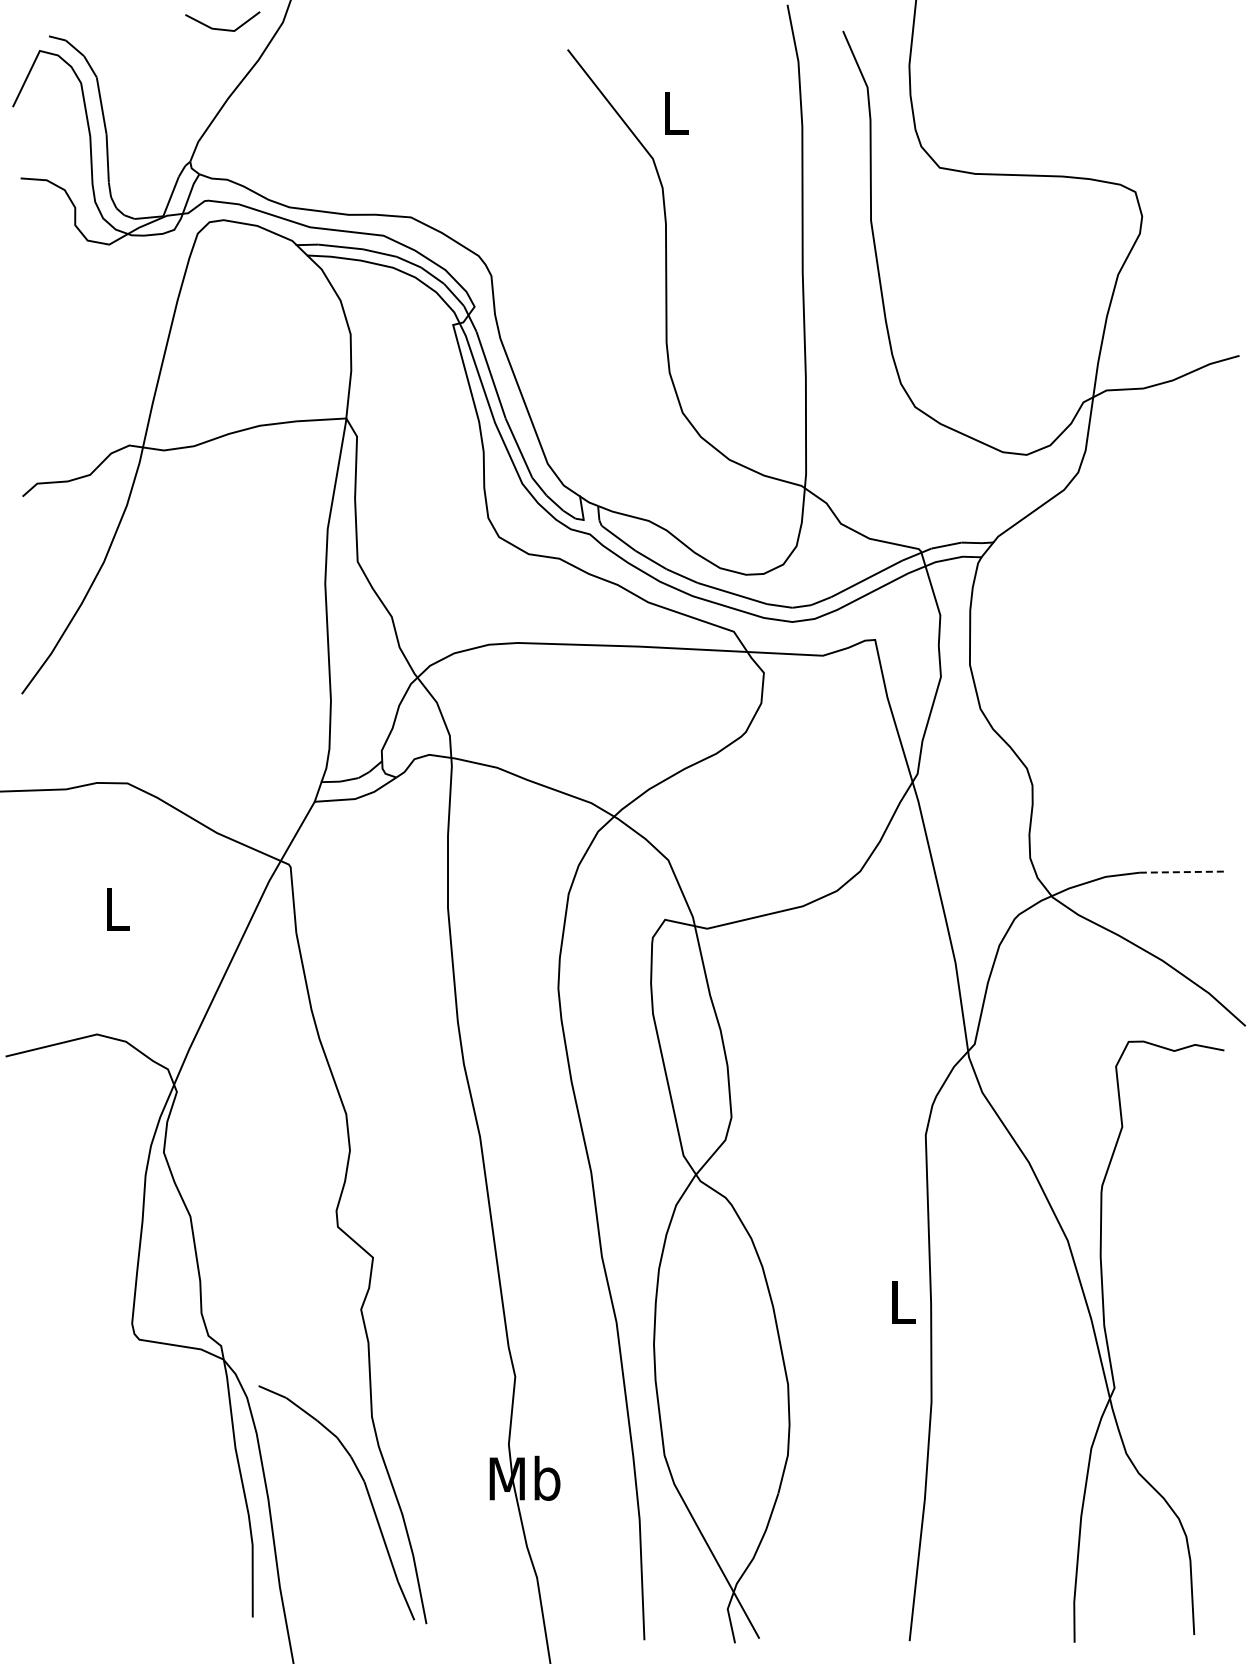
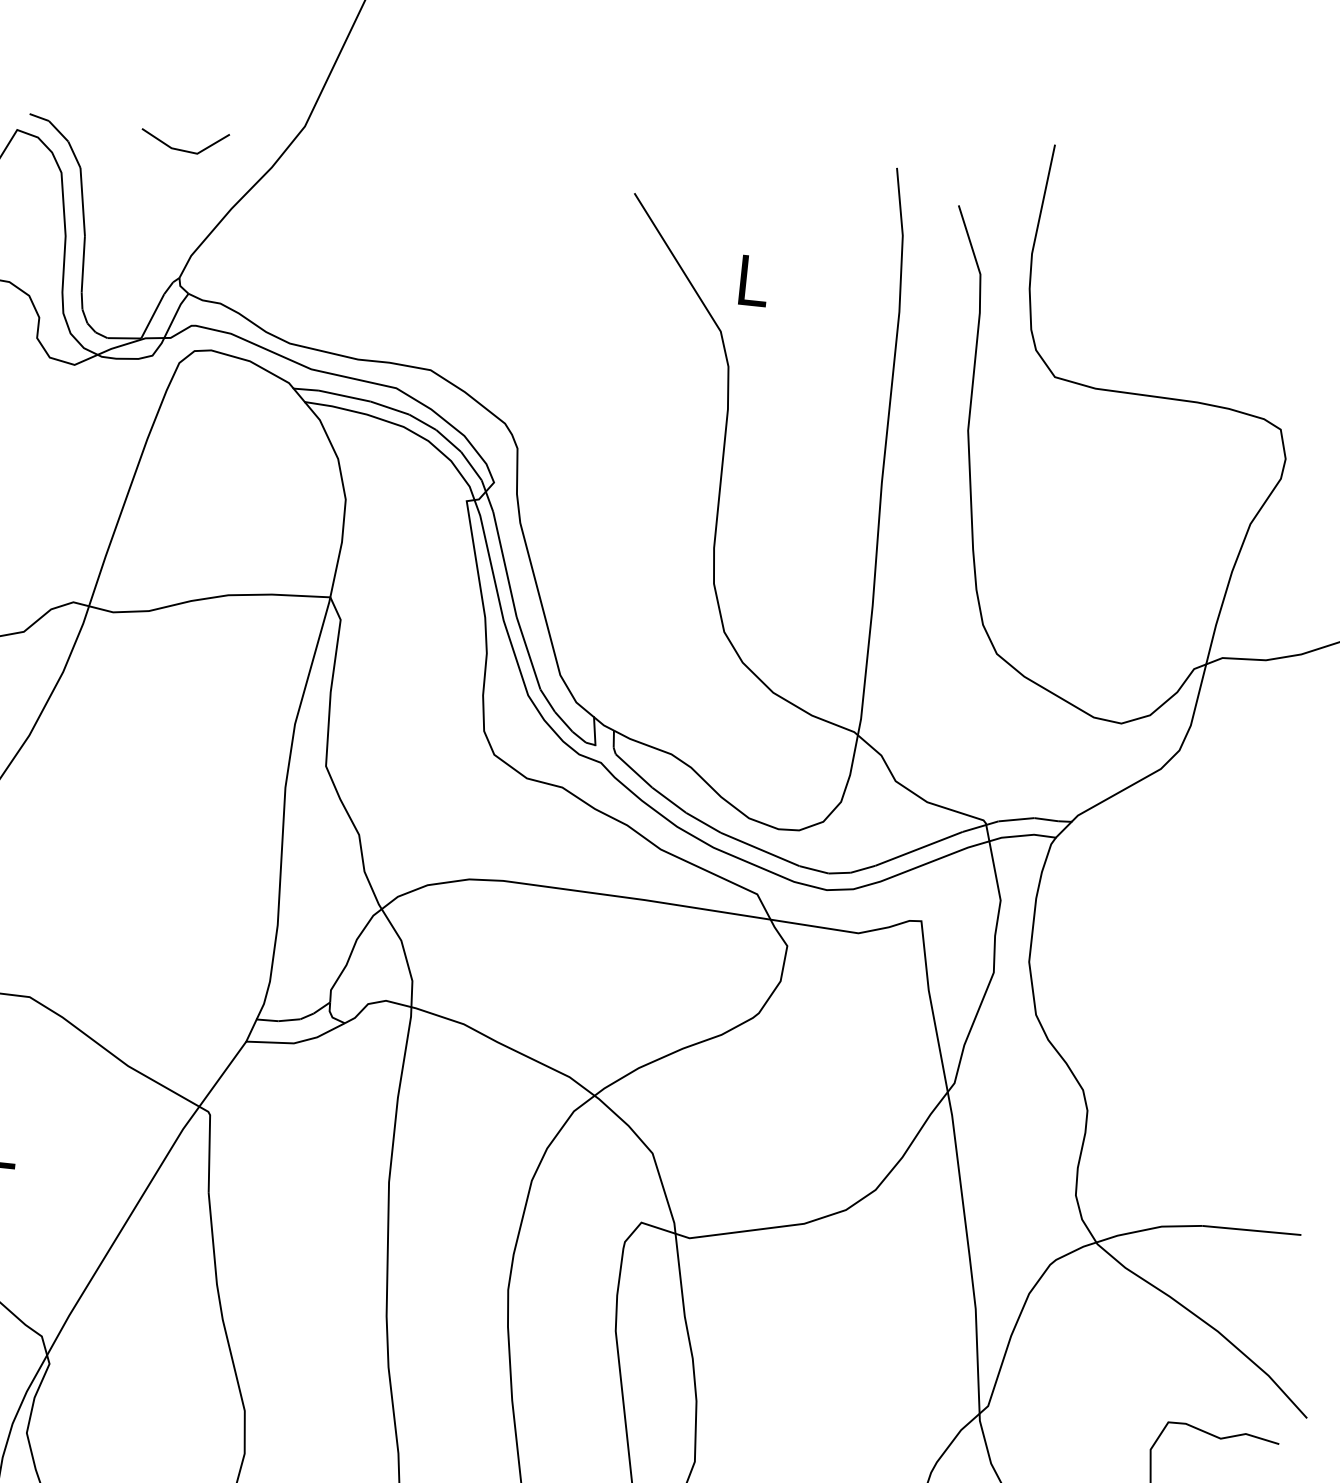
line: (222, 28) -> (183, 149), moved
line: (1182, 872) -> (1252, 1230), dashed -> solid

